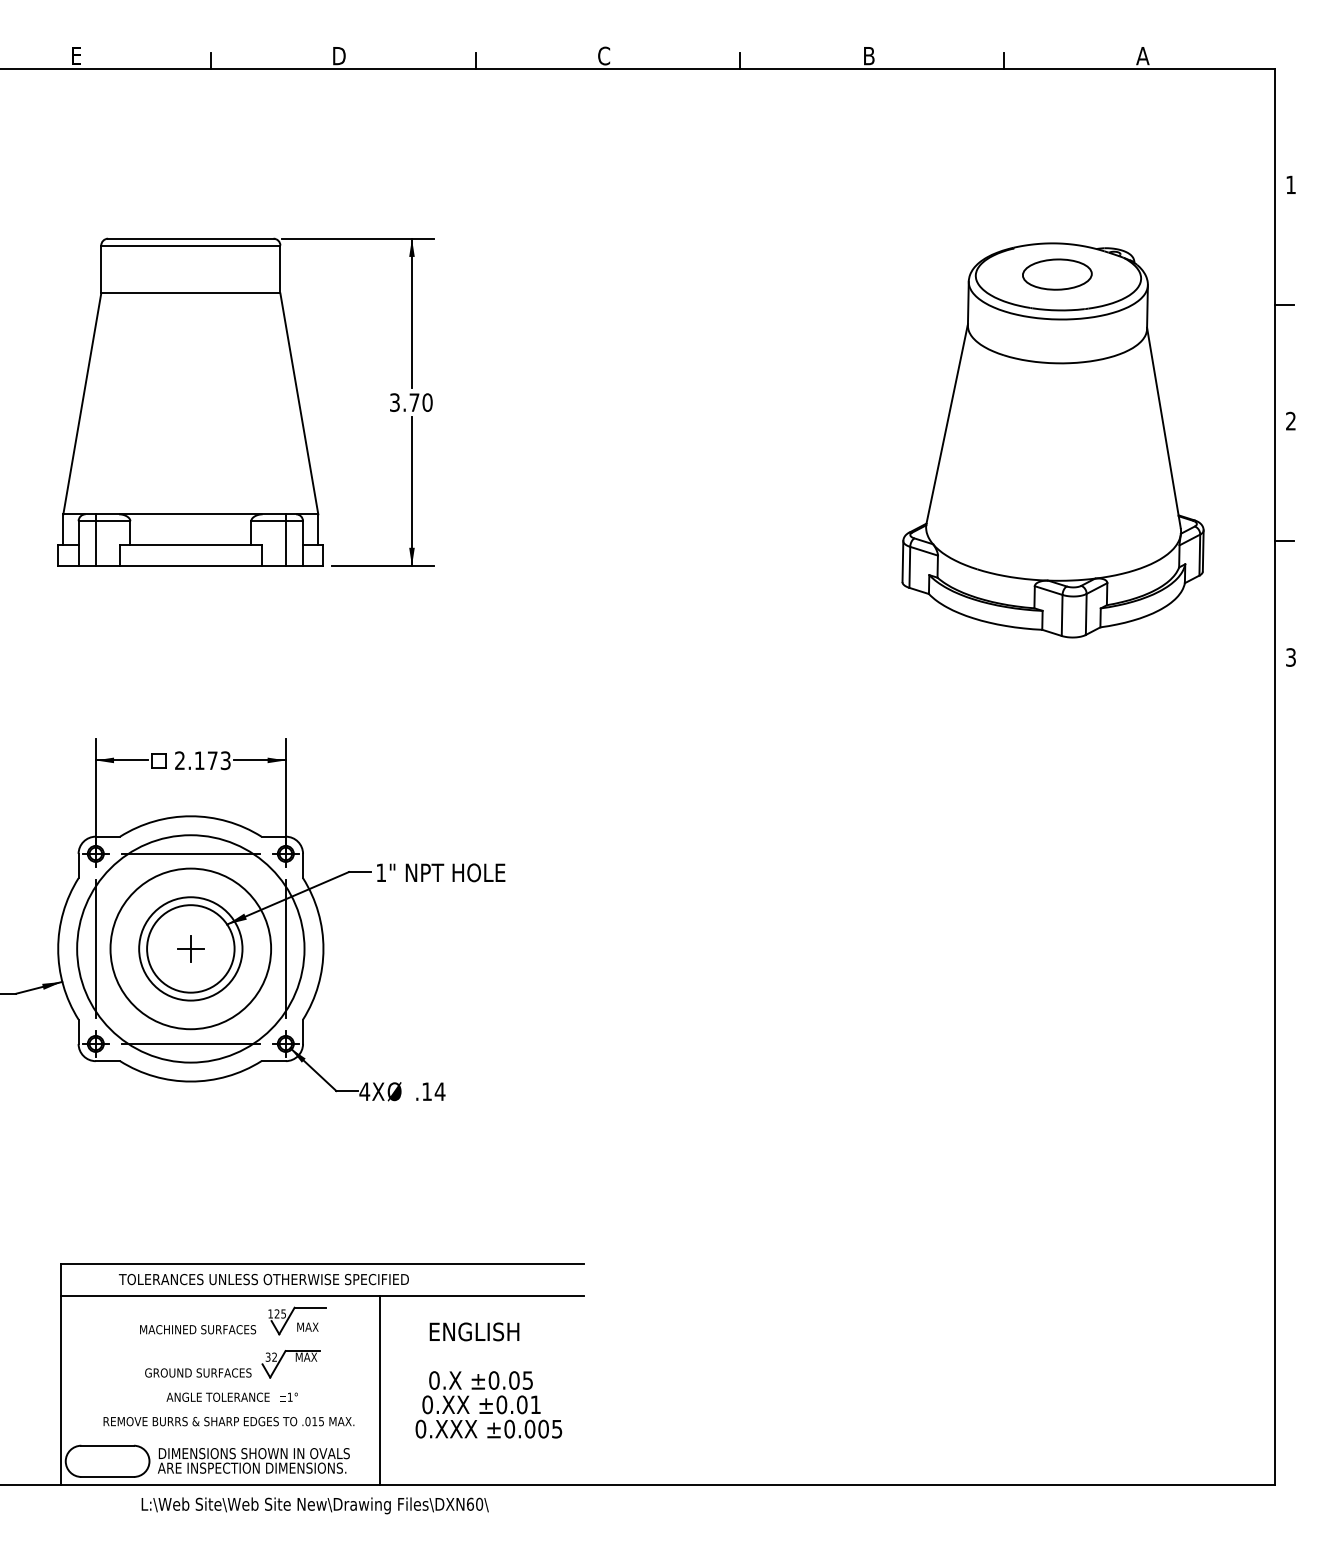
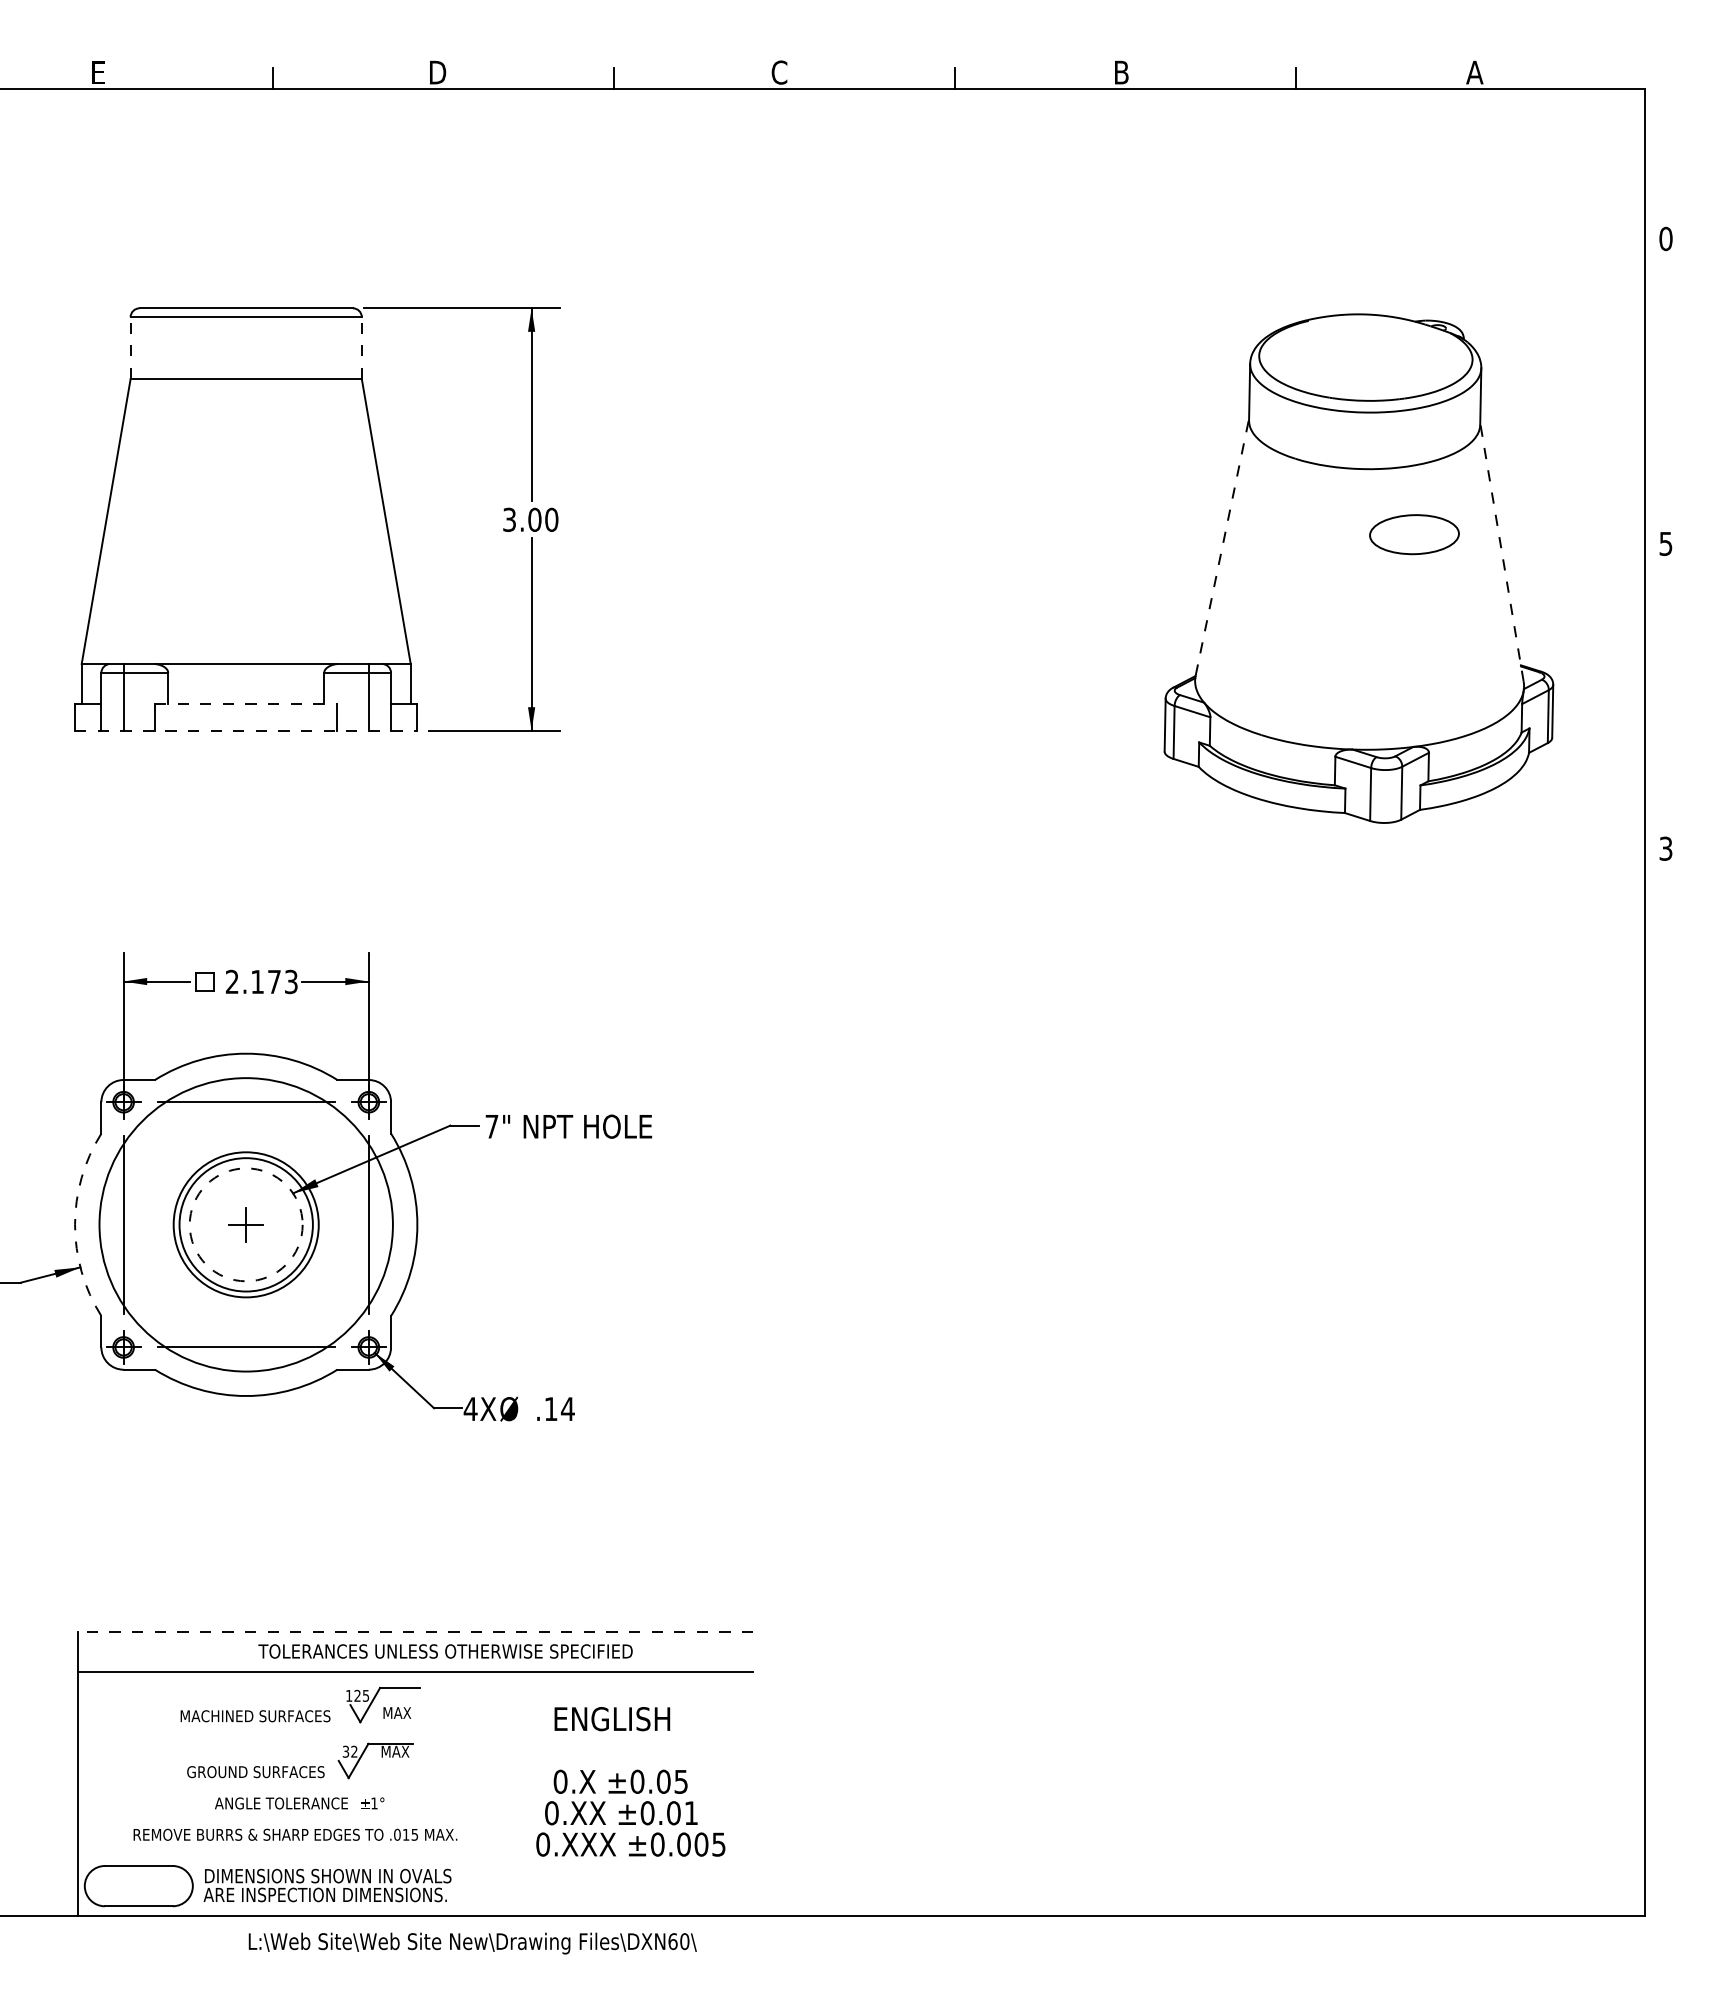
text: (1290, 184) -> (1665, 238), 1 -> 0
line: (101, 269) -> (130, 348), solid -> dashed
line: (280, 269) -> (361, 348), solid -> dashed
part: (1057, 274) -> (1414, 534), moved
line: (1284, 304) -> (1657, 393), removed
text: (414, 402) -> (534, 519), 3.70 -> 3.00
text: (1290, 420) -> (1665, 543), 2 -> 5
line: (947, 423) -> (1222, 546), solid -> dashed
line: (1163, 427) -> (1501, 552), solid -> dashed
line: (1284, 541) -> (1657, 698), removed
line: (191, 545) -> (246, 704), solid -> dashed
line: (191, 565) -> (246, 730), solid -> dashed
text: (380, 872) -> (491, 1126), 1" -> 7"
arc: (58, 948) -> (75, 1224), solid -> dashed
circle: (190, 948) -> (245, 1224), size x0.7
circle: (190, 948) -> (245, 1224), solid -> dashed
line: (322, 1264) -> (415, 1631), solid -> dashed
text: (263, 1279) -> (445, 1651), moved
line: (379, 1390) -> (489, 1794), removed
text: (315, 1505) -> (472, 1943), moved

